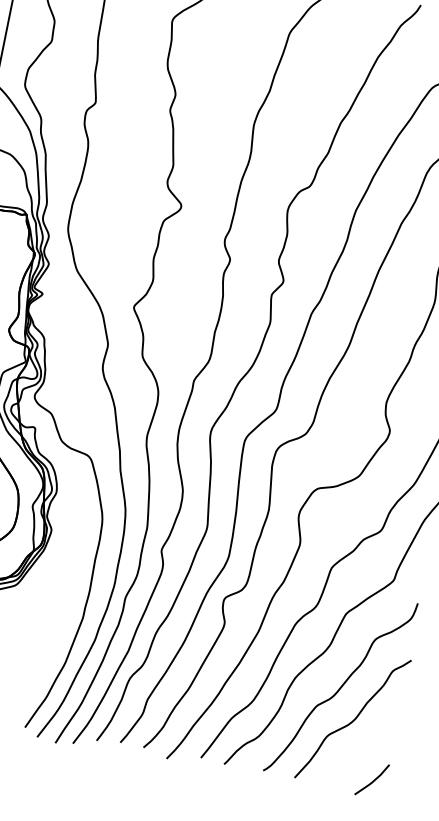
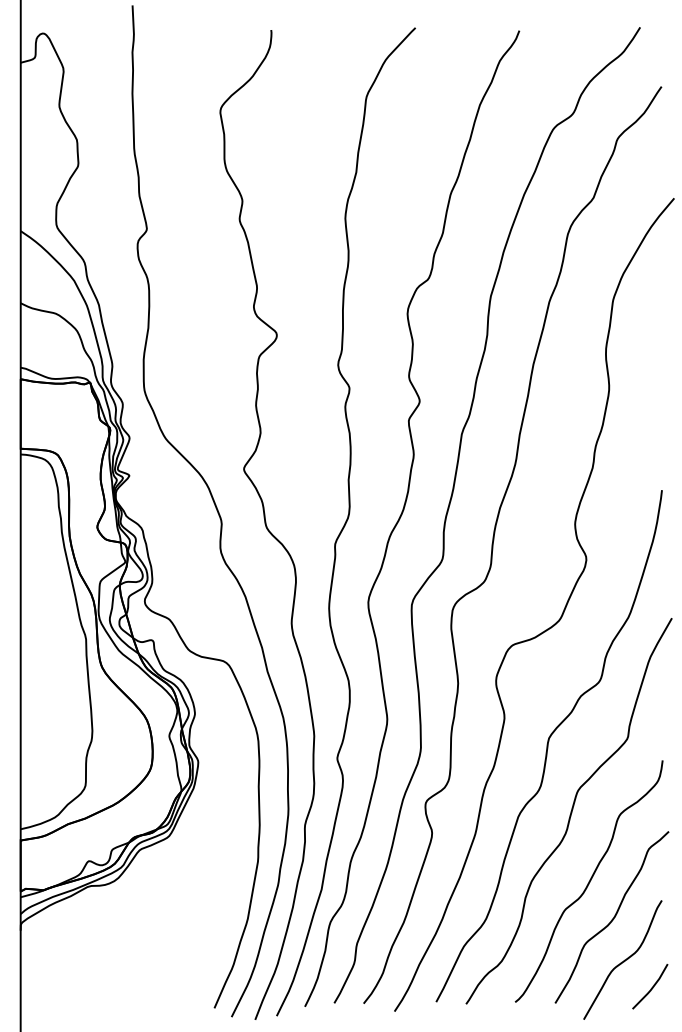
curve: (355, 754) -> (623, 960), added

